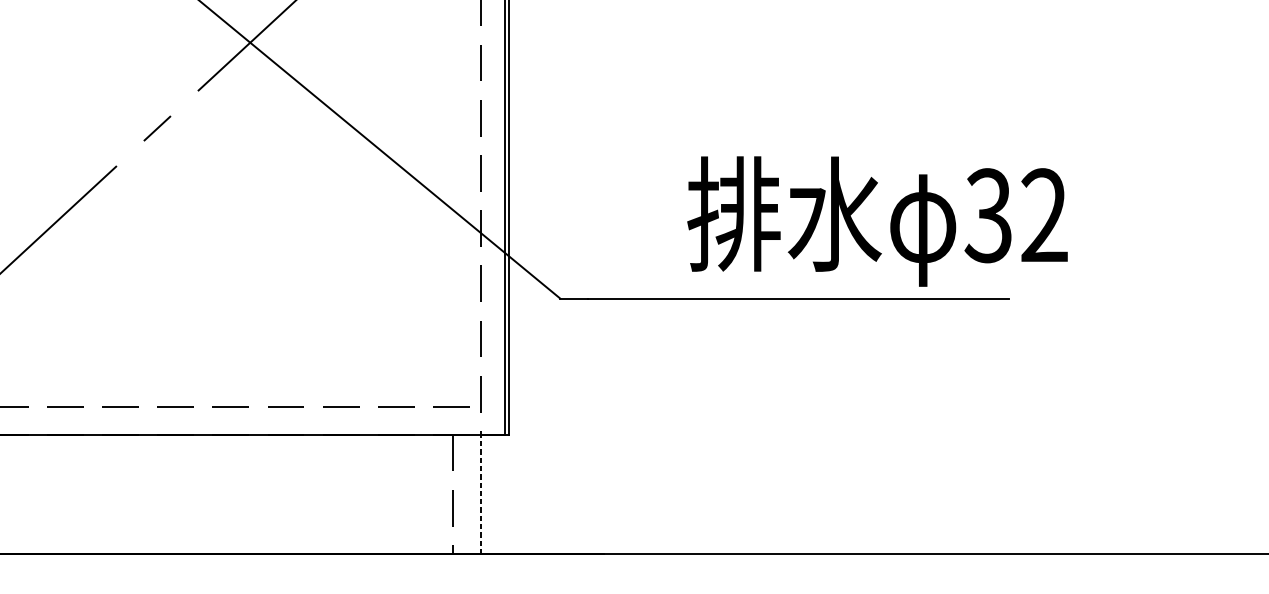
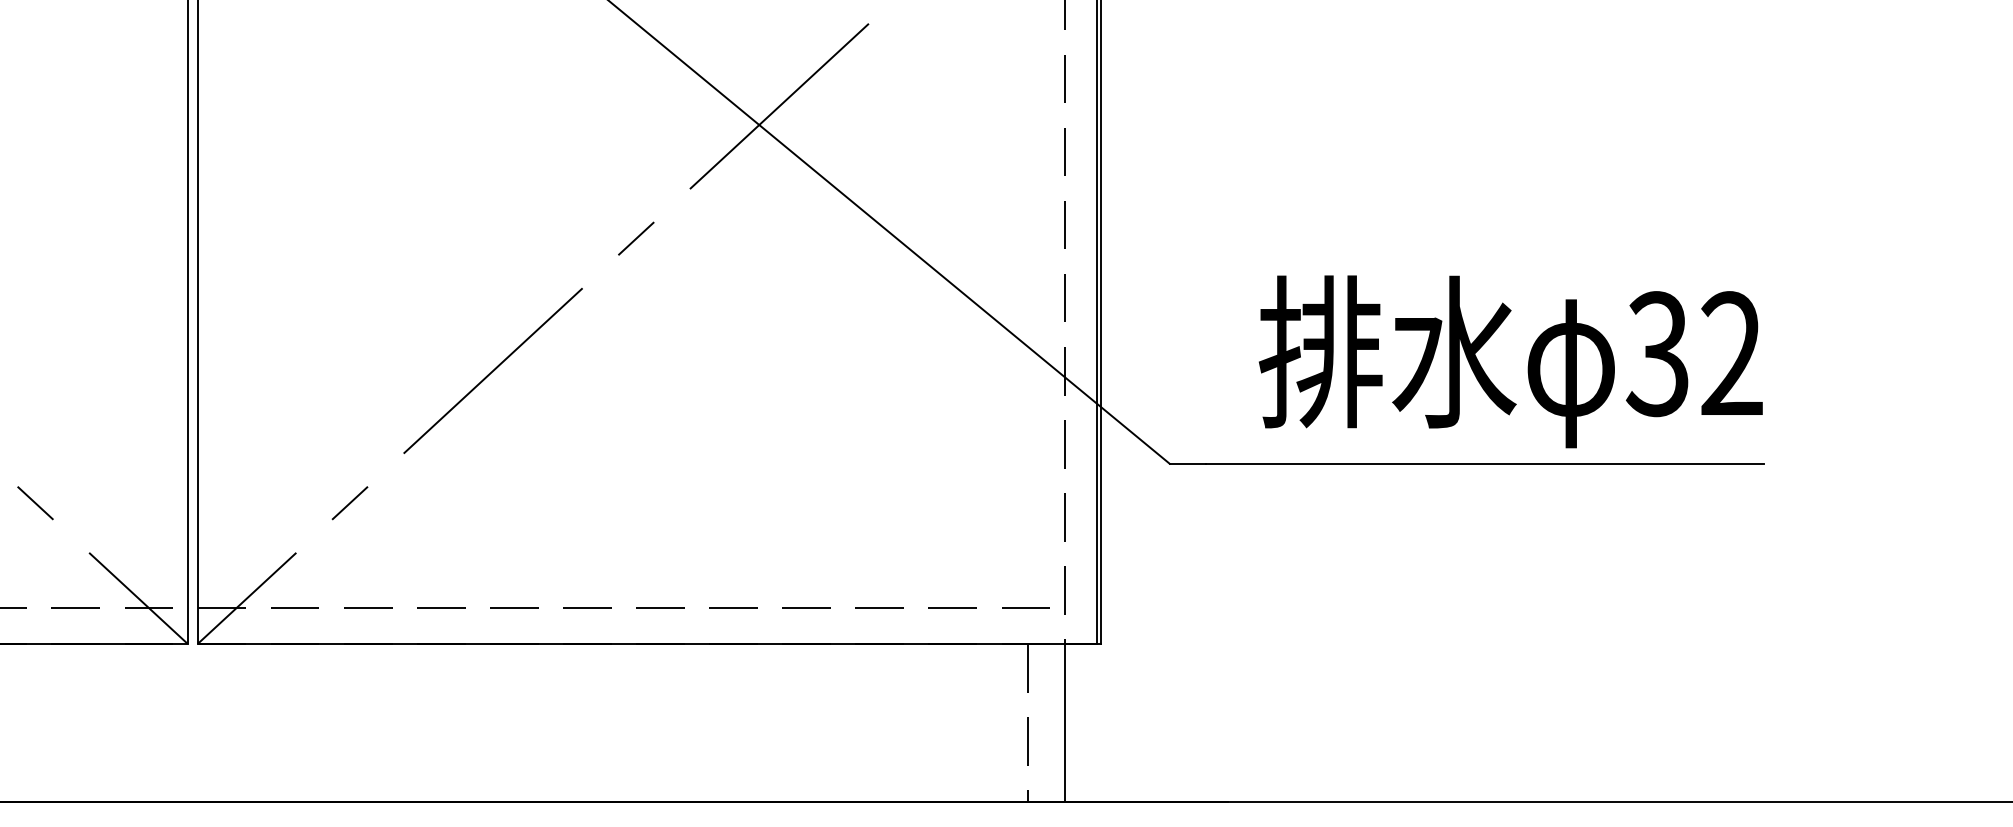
text: (877, 221) -> (1510, 361), moved
line: (480, 493) -> (1064, 722), dashed -> solid

